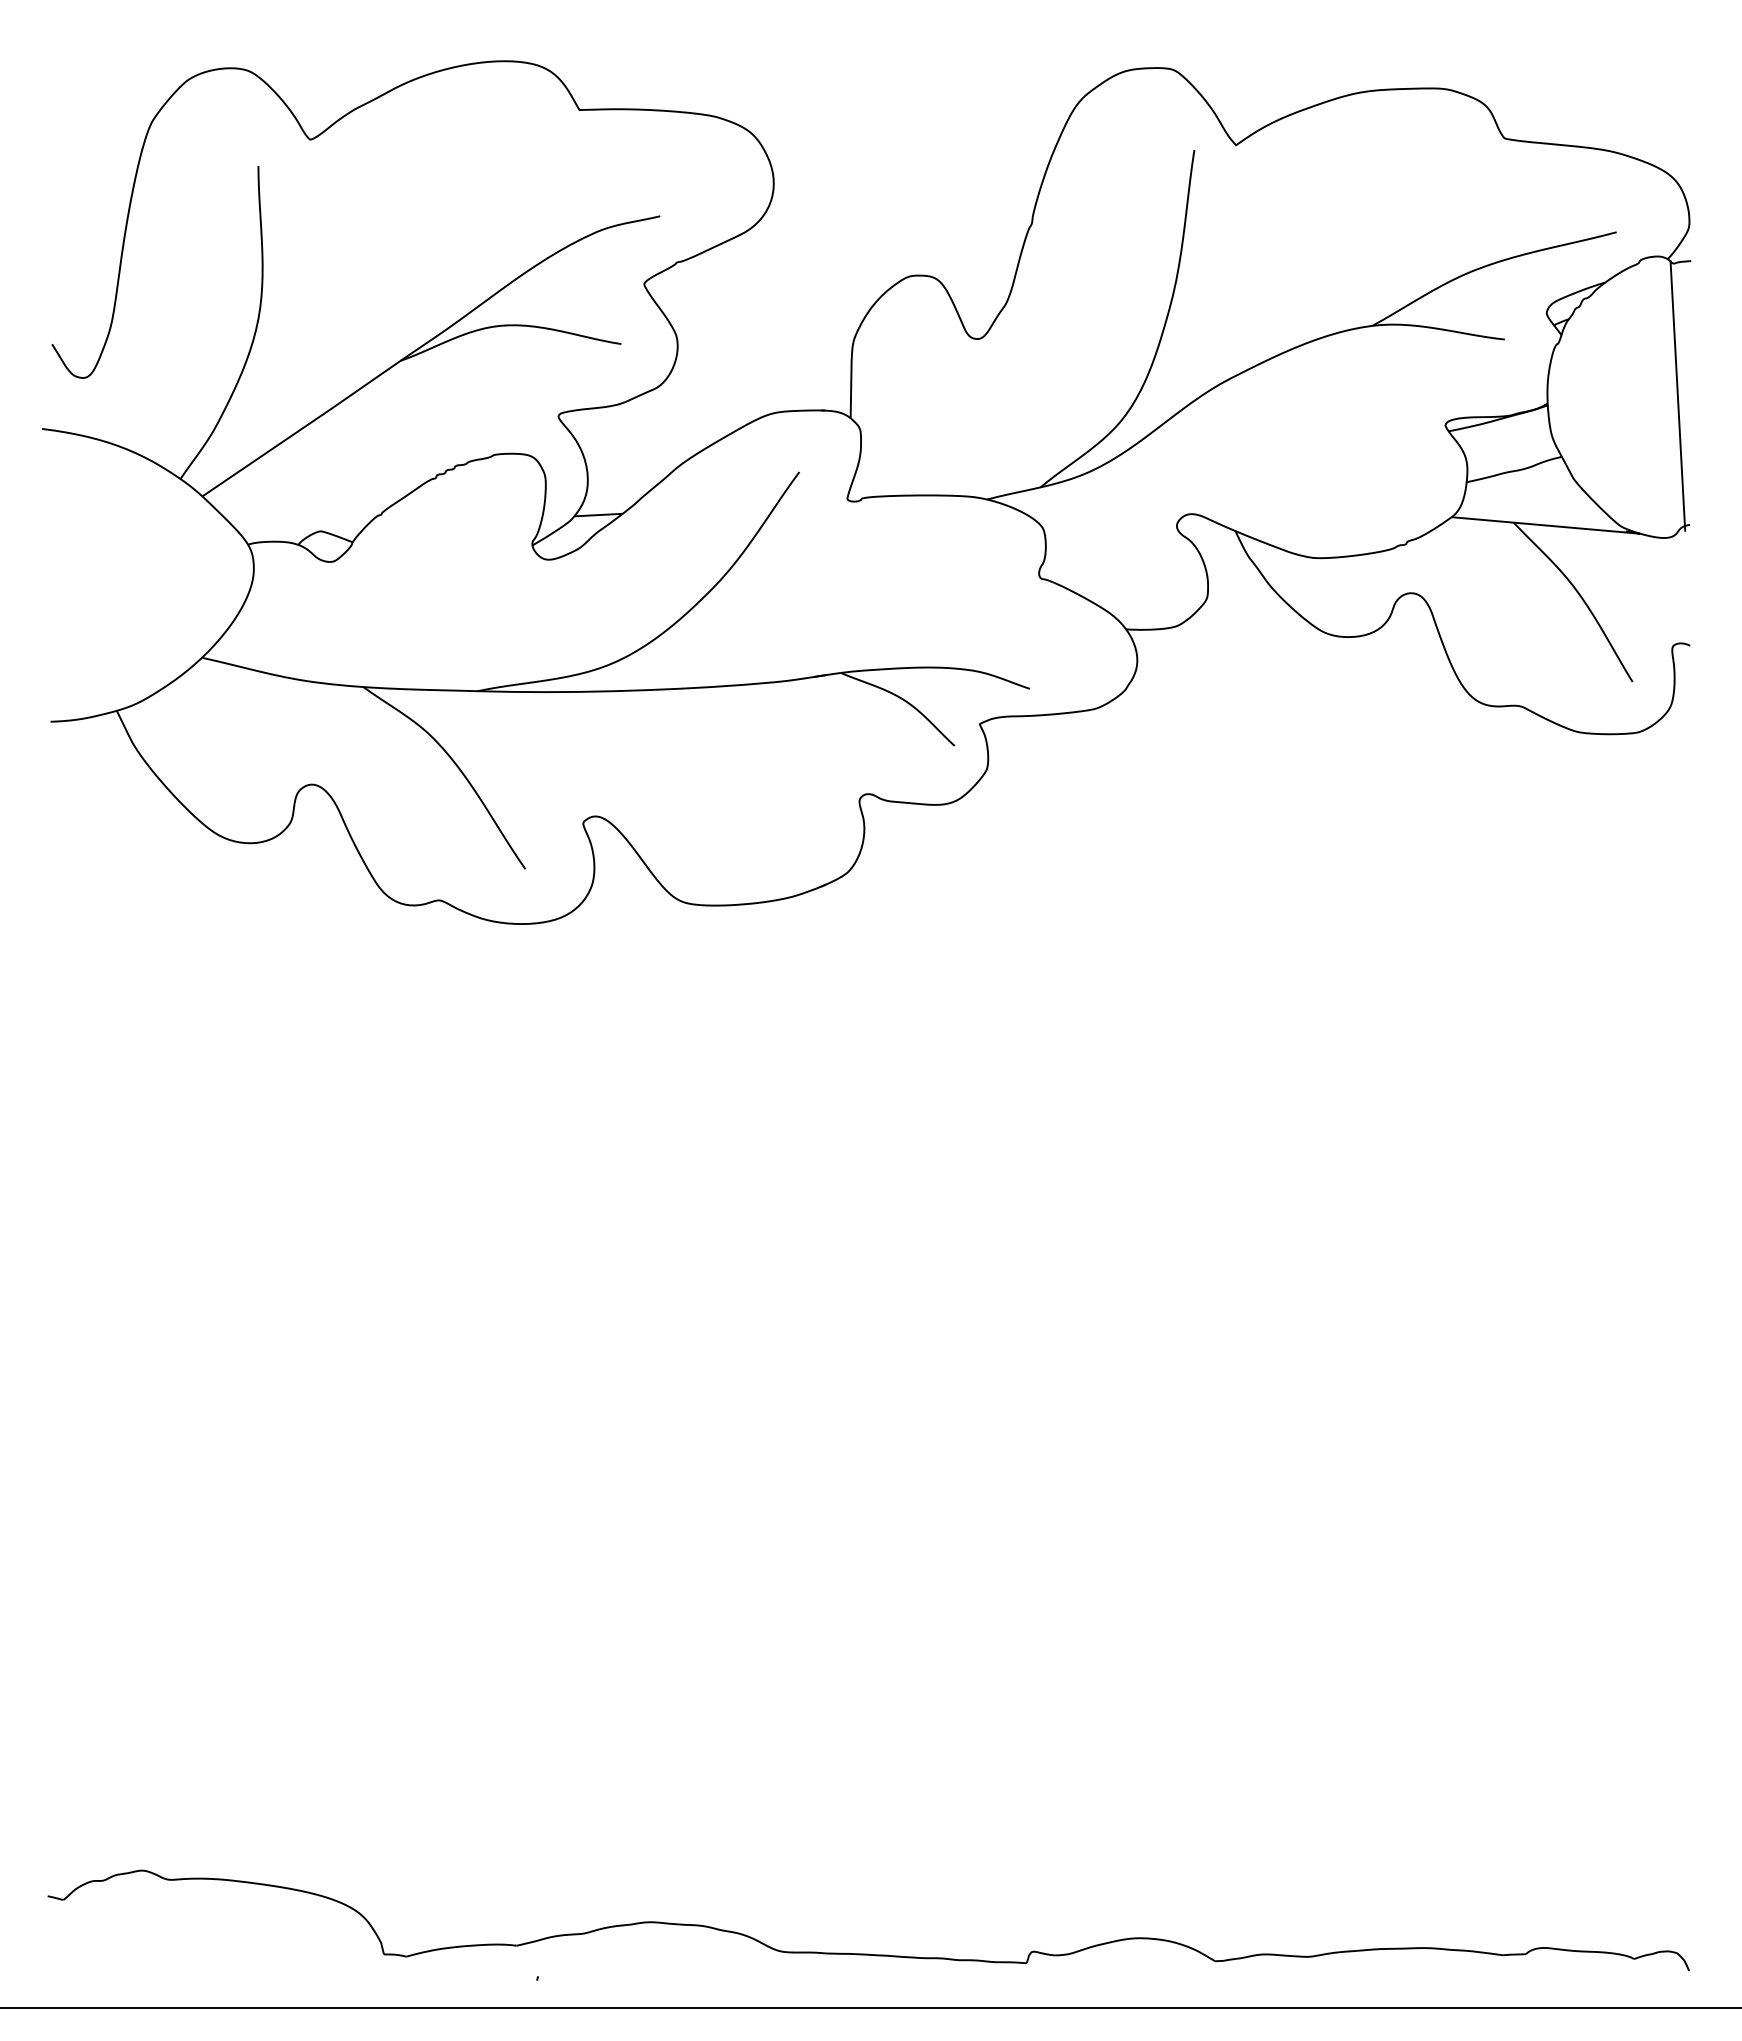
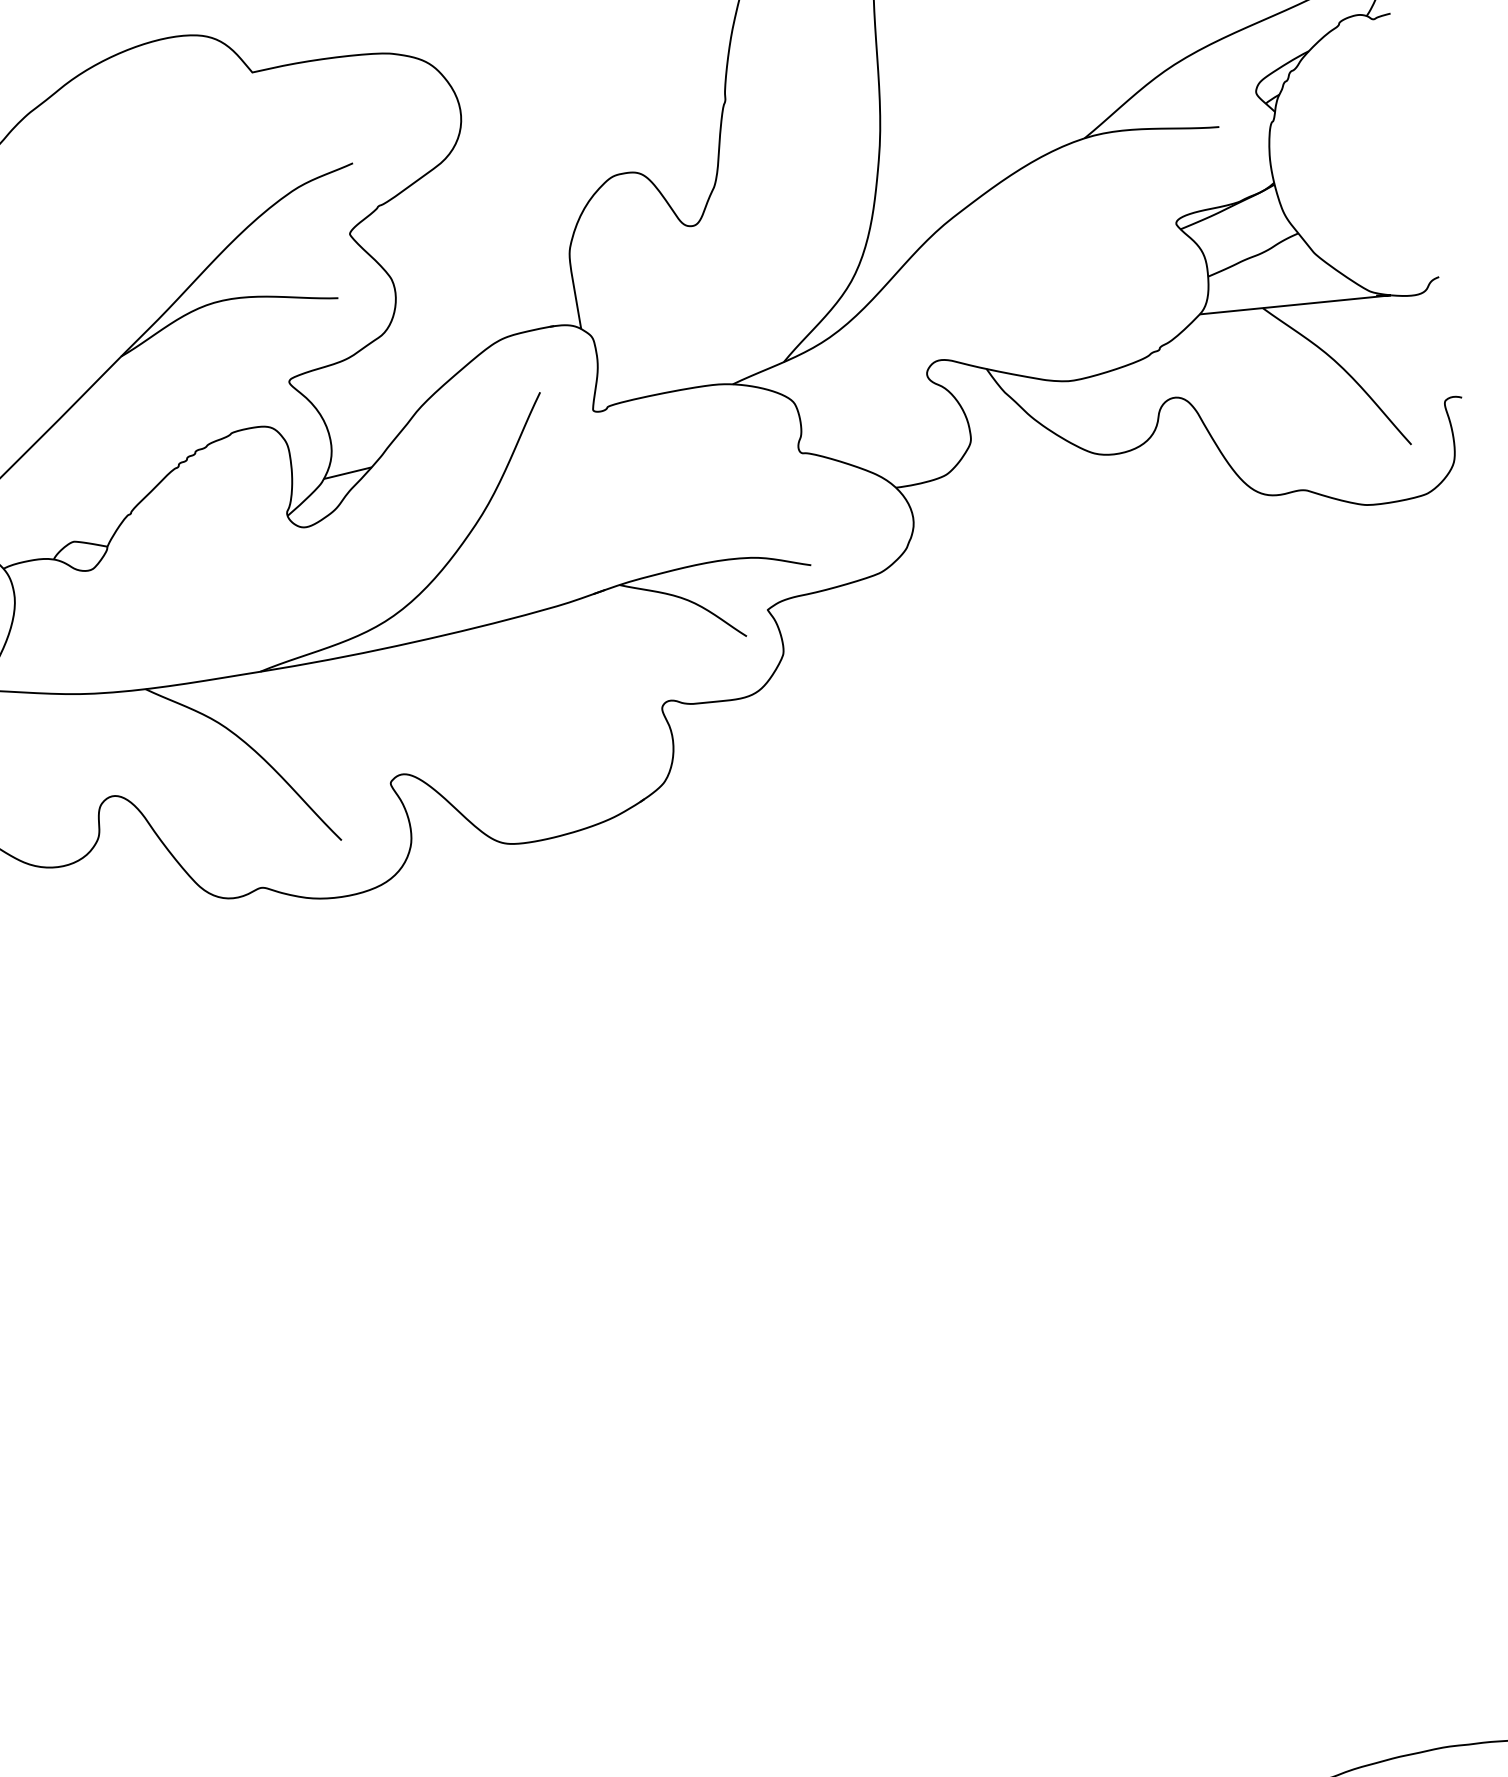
line: (1677, 395) -> (1402, 150), removed

